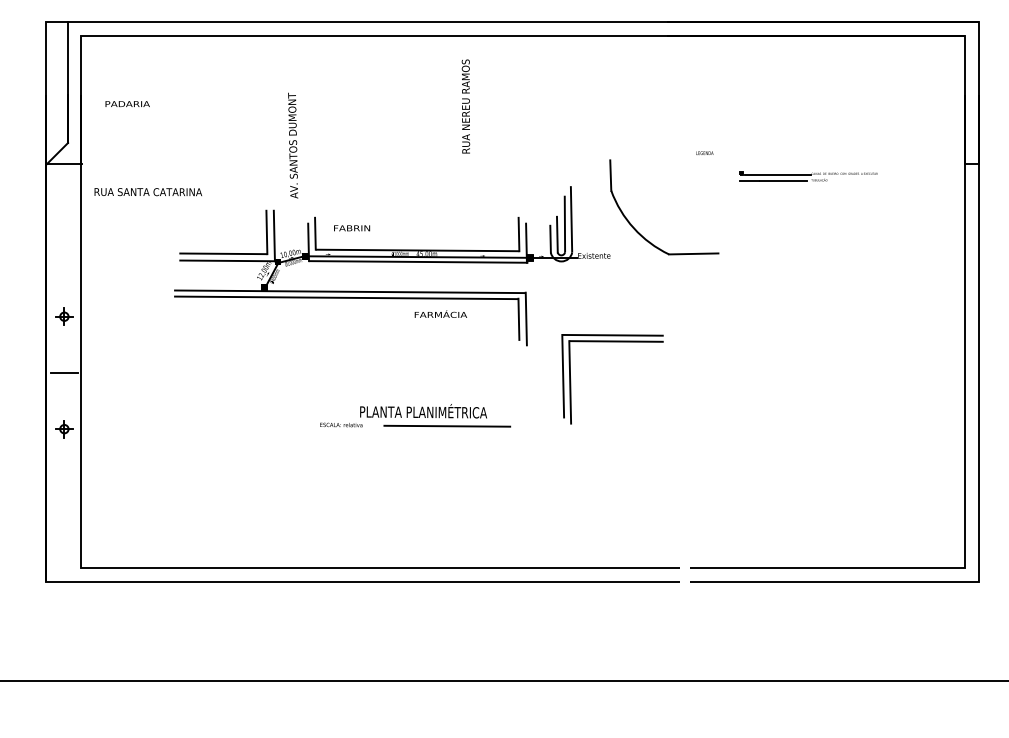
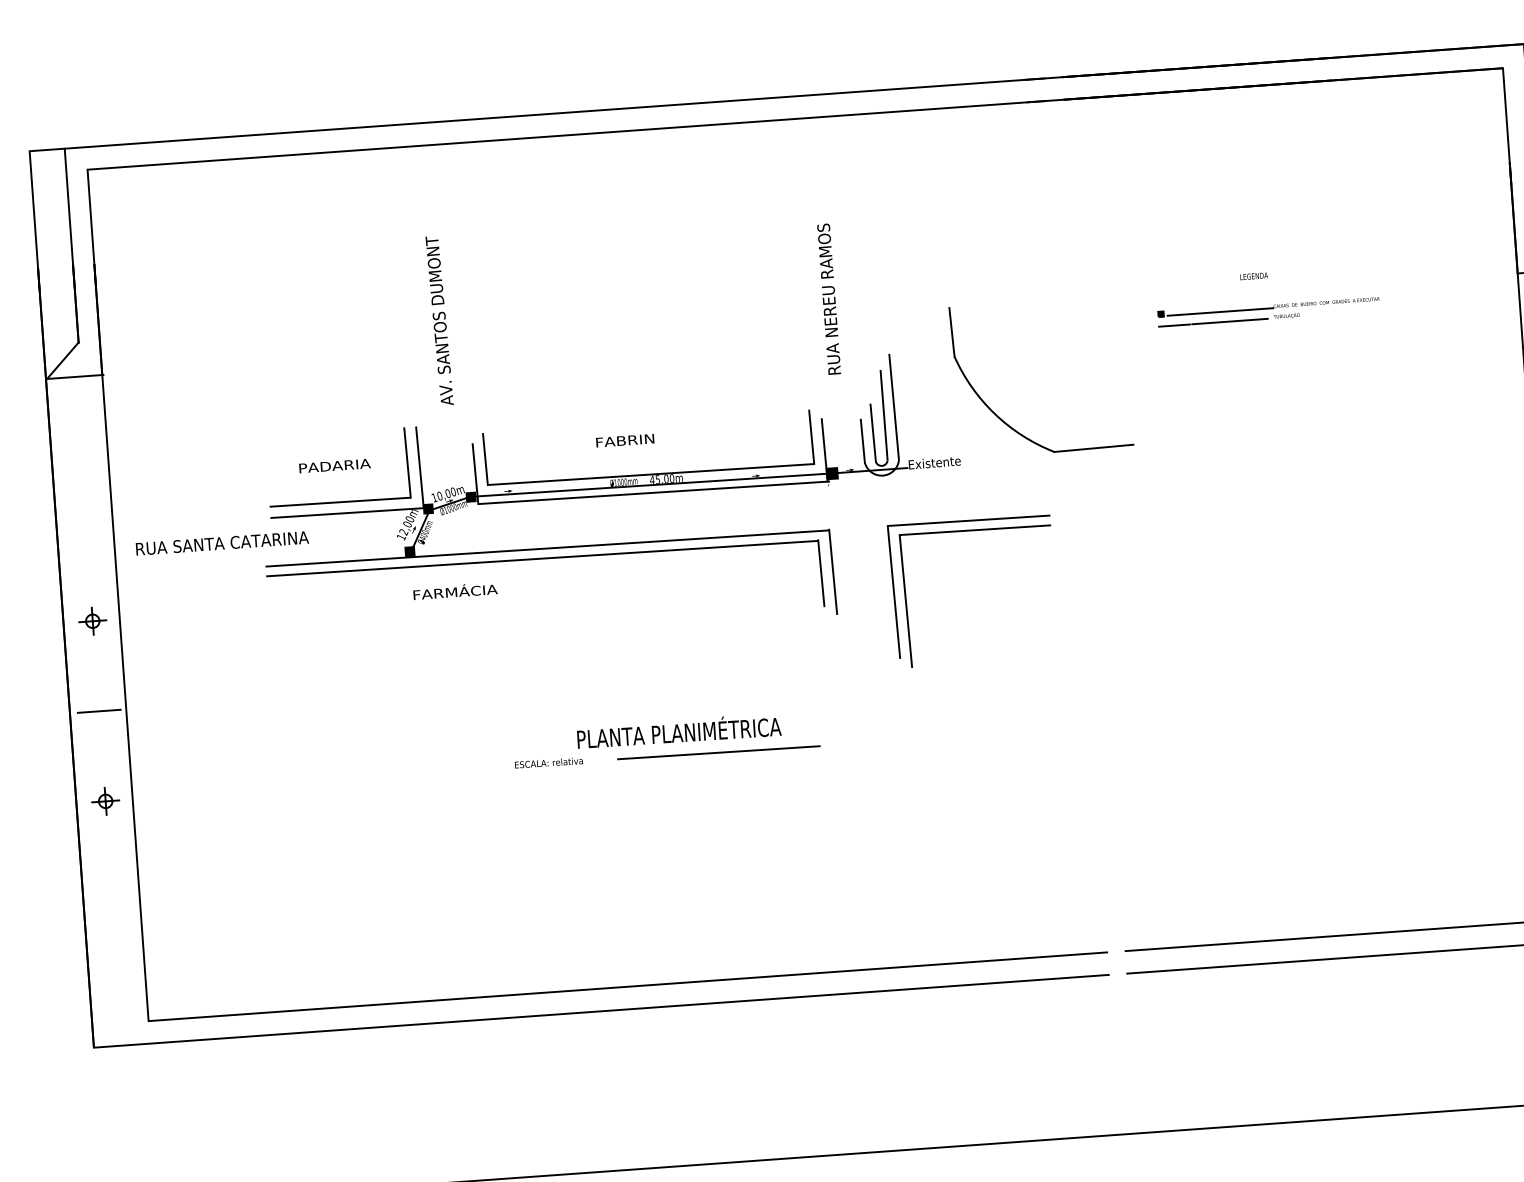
text: (127, 103) -> (334, 465), moved
text: (465, 106) -> (828, 299), moved
text: (704, 152) -> (1253, 275), moved
text: (147, 192) -> (221, 544), moved
text: (352, 228) -> (625, 440), moved
text: (440, 313) -> (454, 590), moved
part: (612, 342) -> (969, 532), moved

